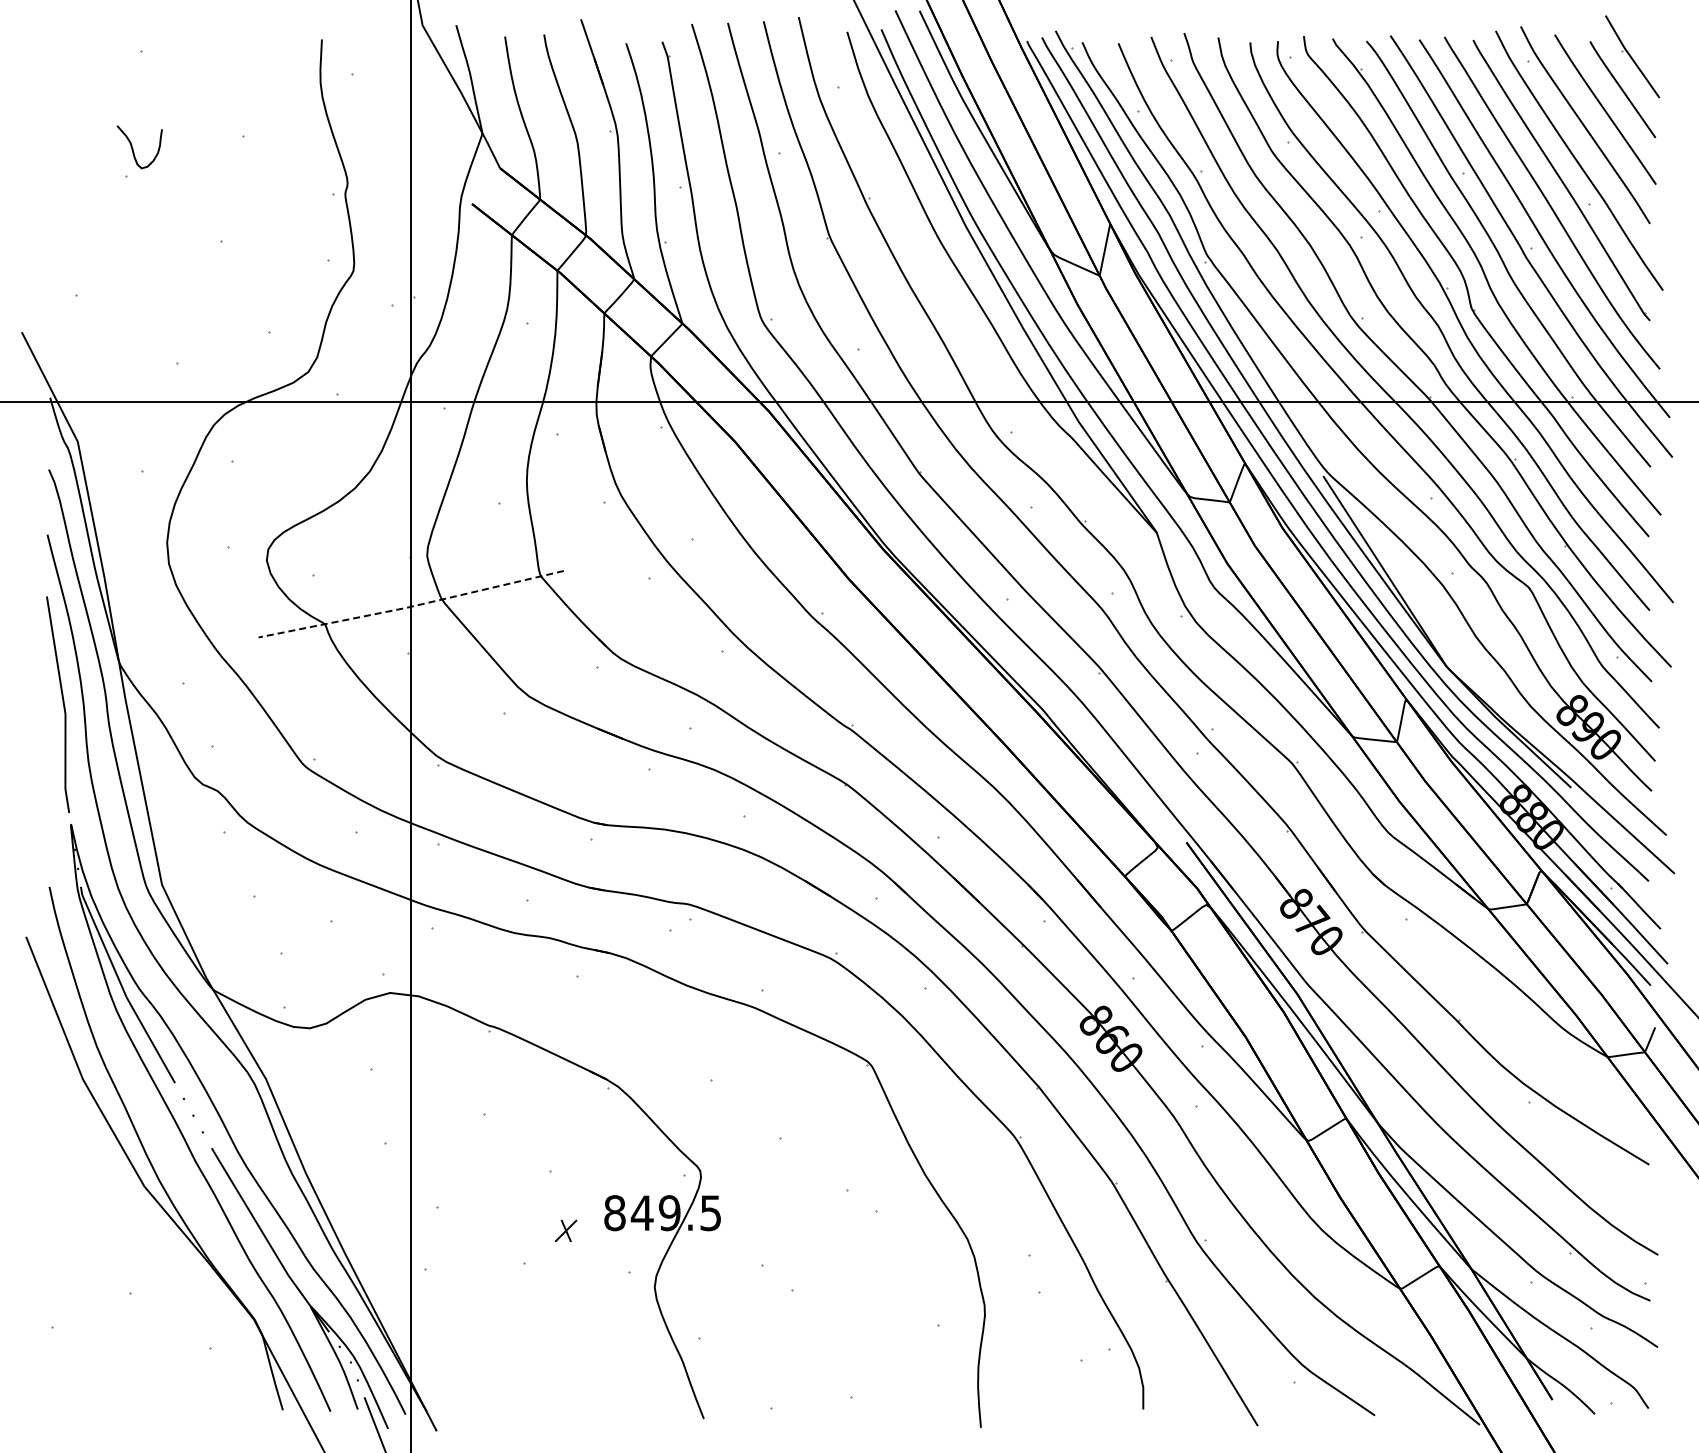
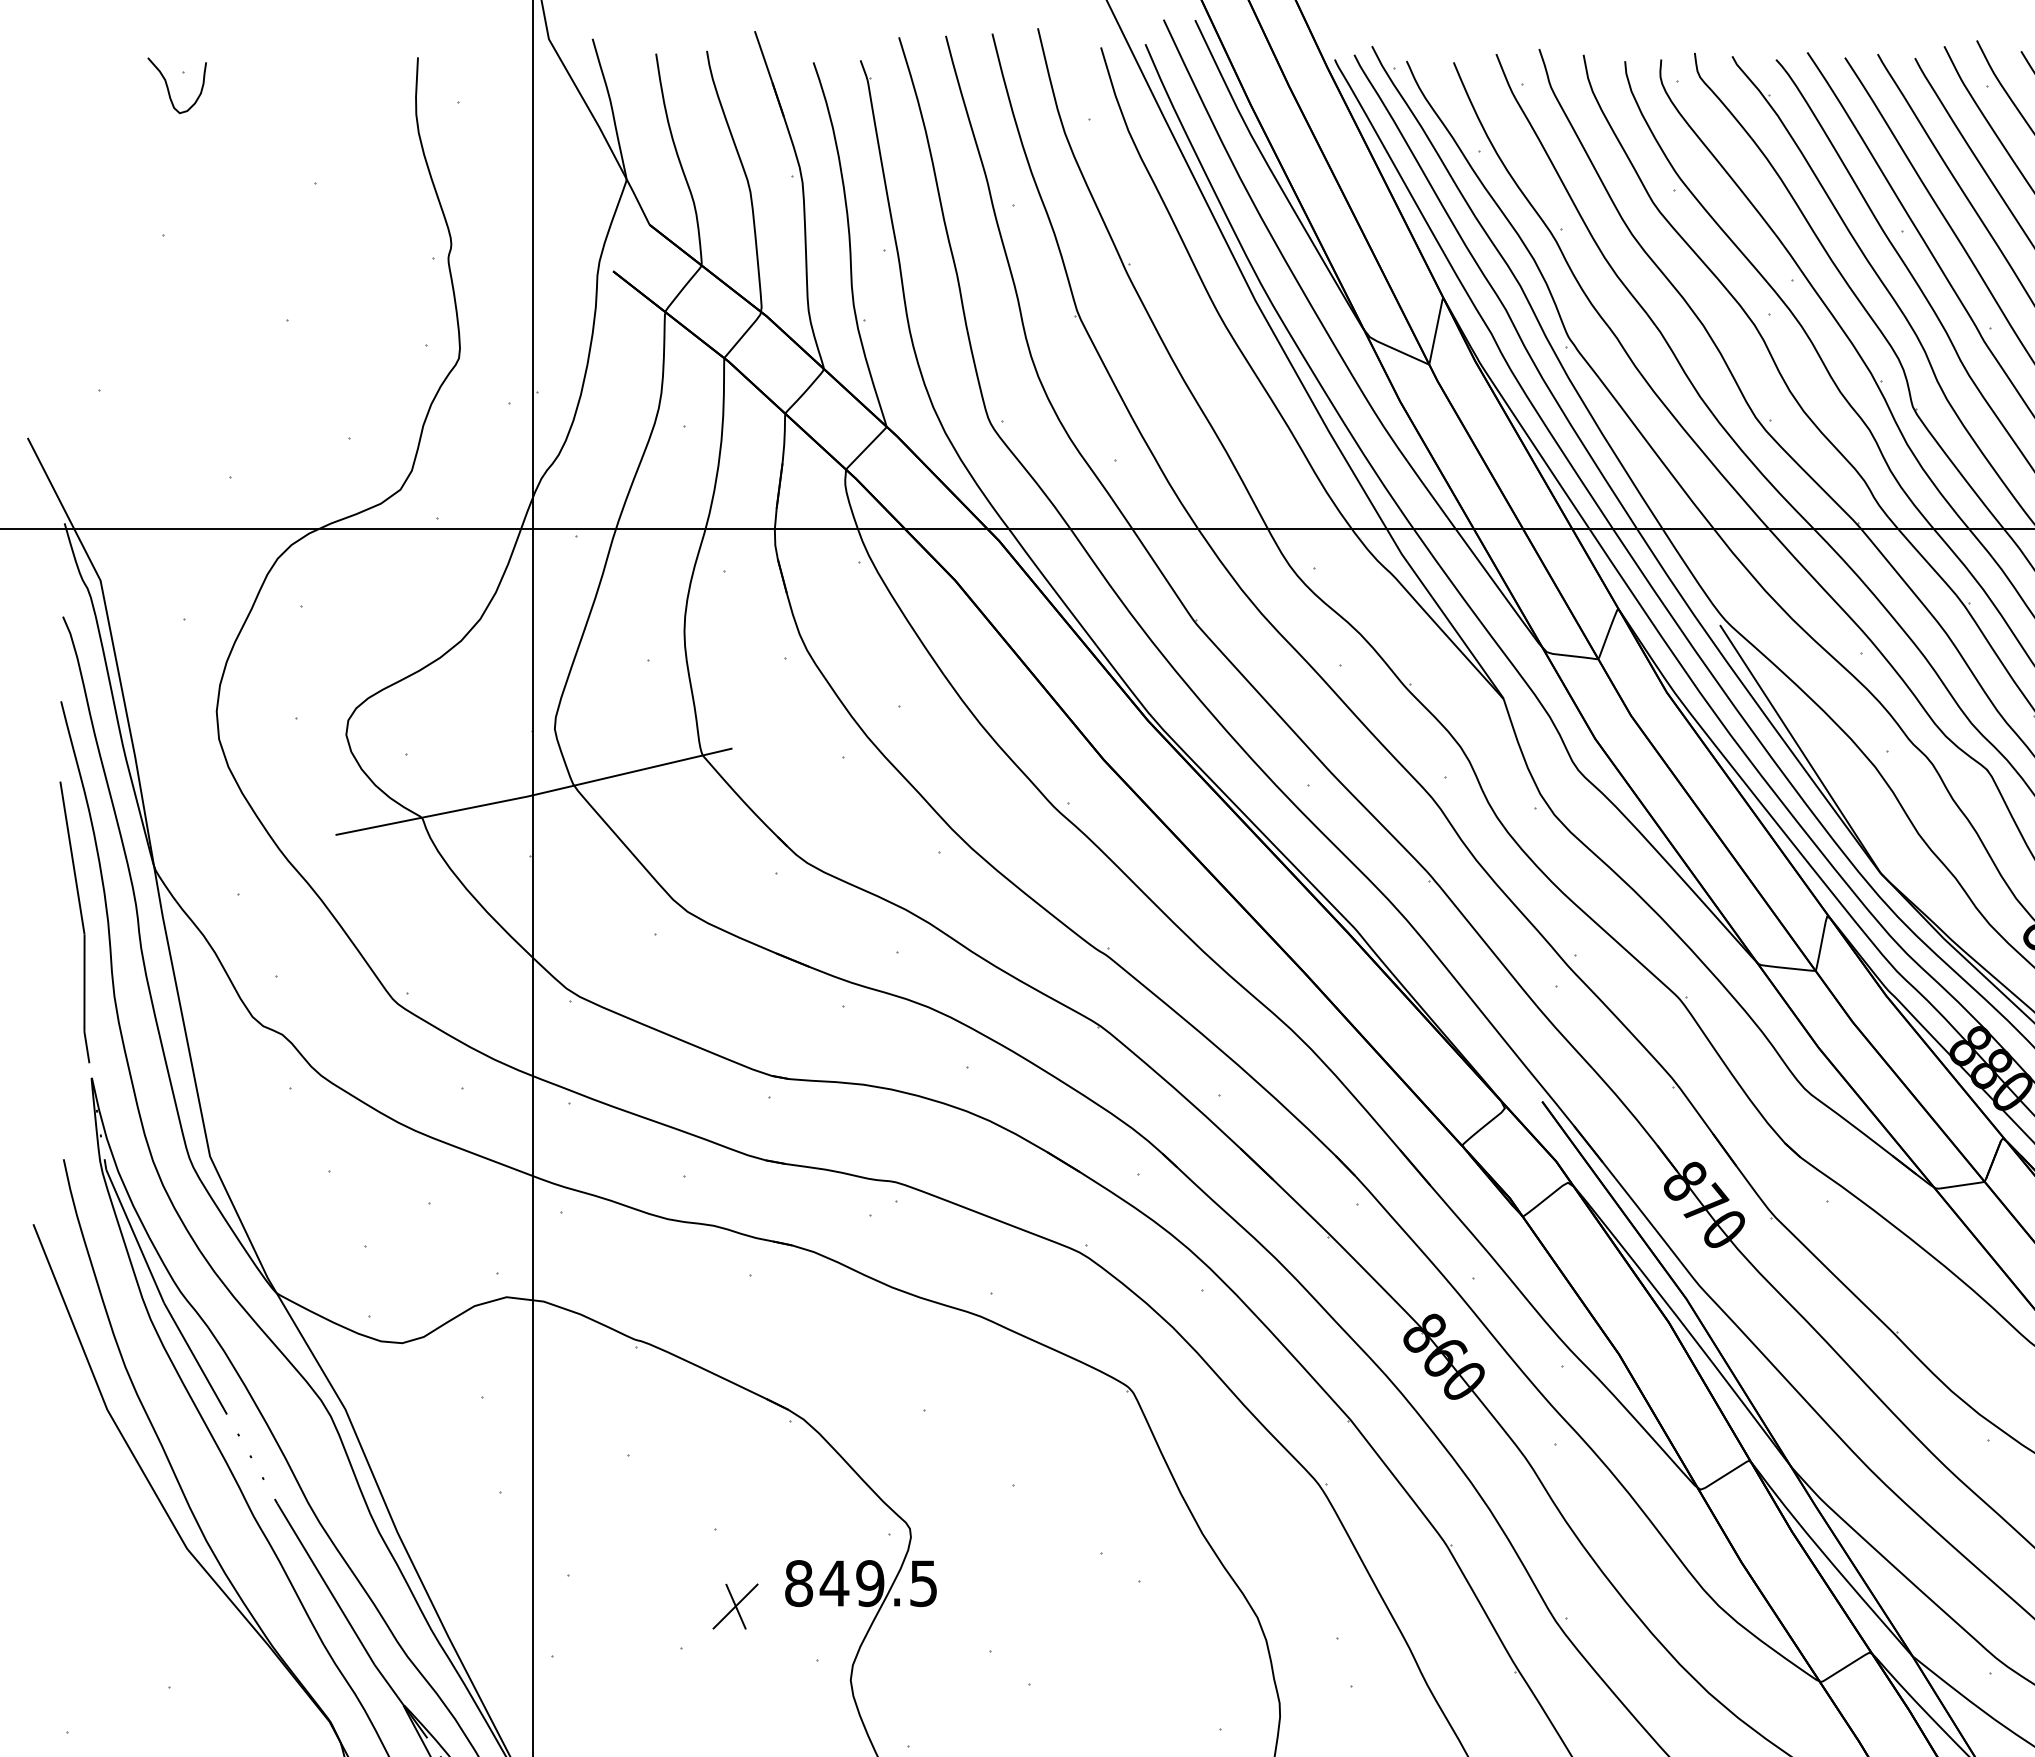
curve: (133, 148) -> (169, 87), moved
line: (410, 606) -> (533, 794), dashed -> solid
part: (565, 1230) -> (734, 1606), size x1.67

